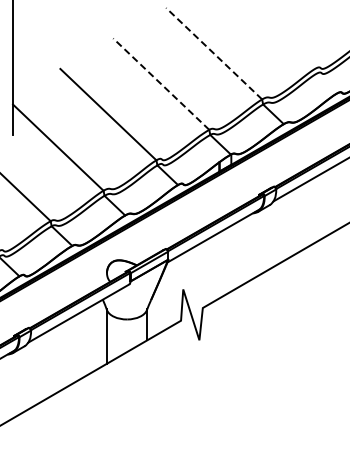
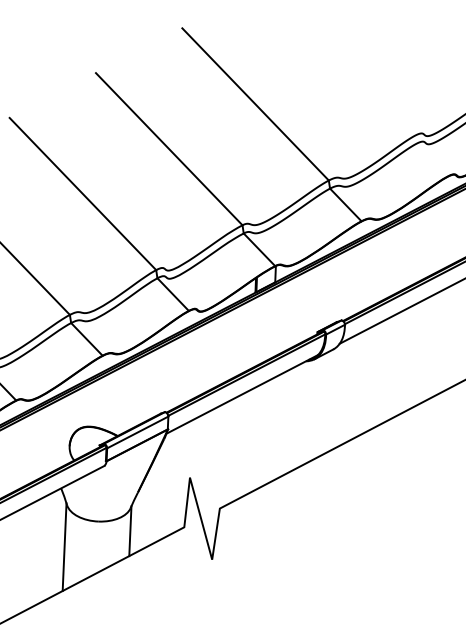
line: (213, 53) -> (254, 103), dashed -> solid
line: (160, 83) -> (168, 148), dashed -> solid

